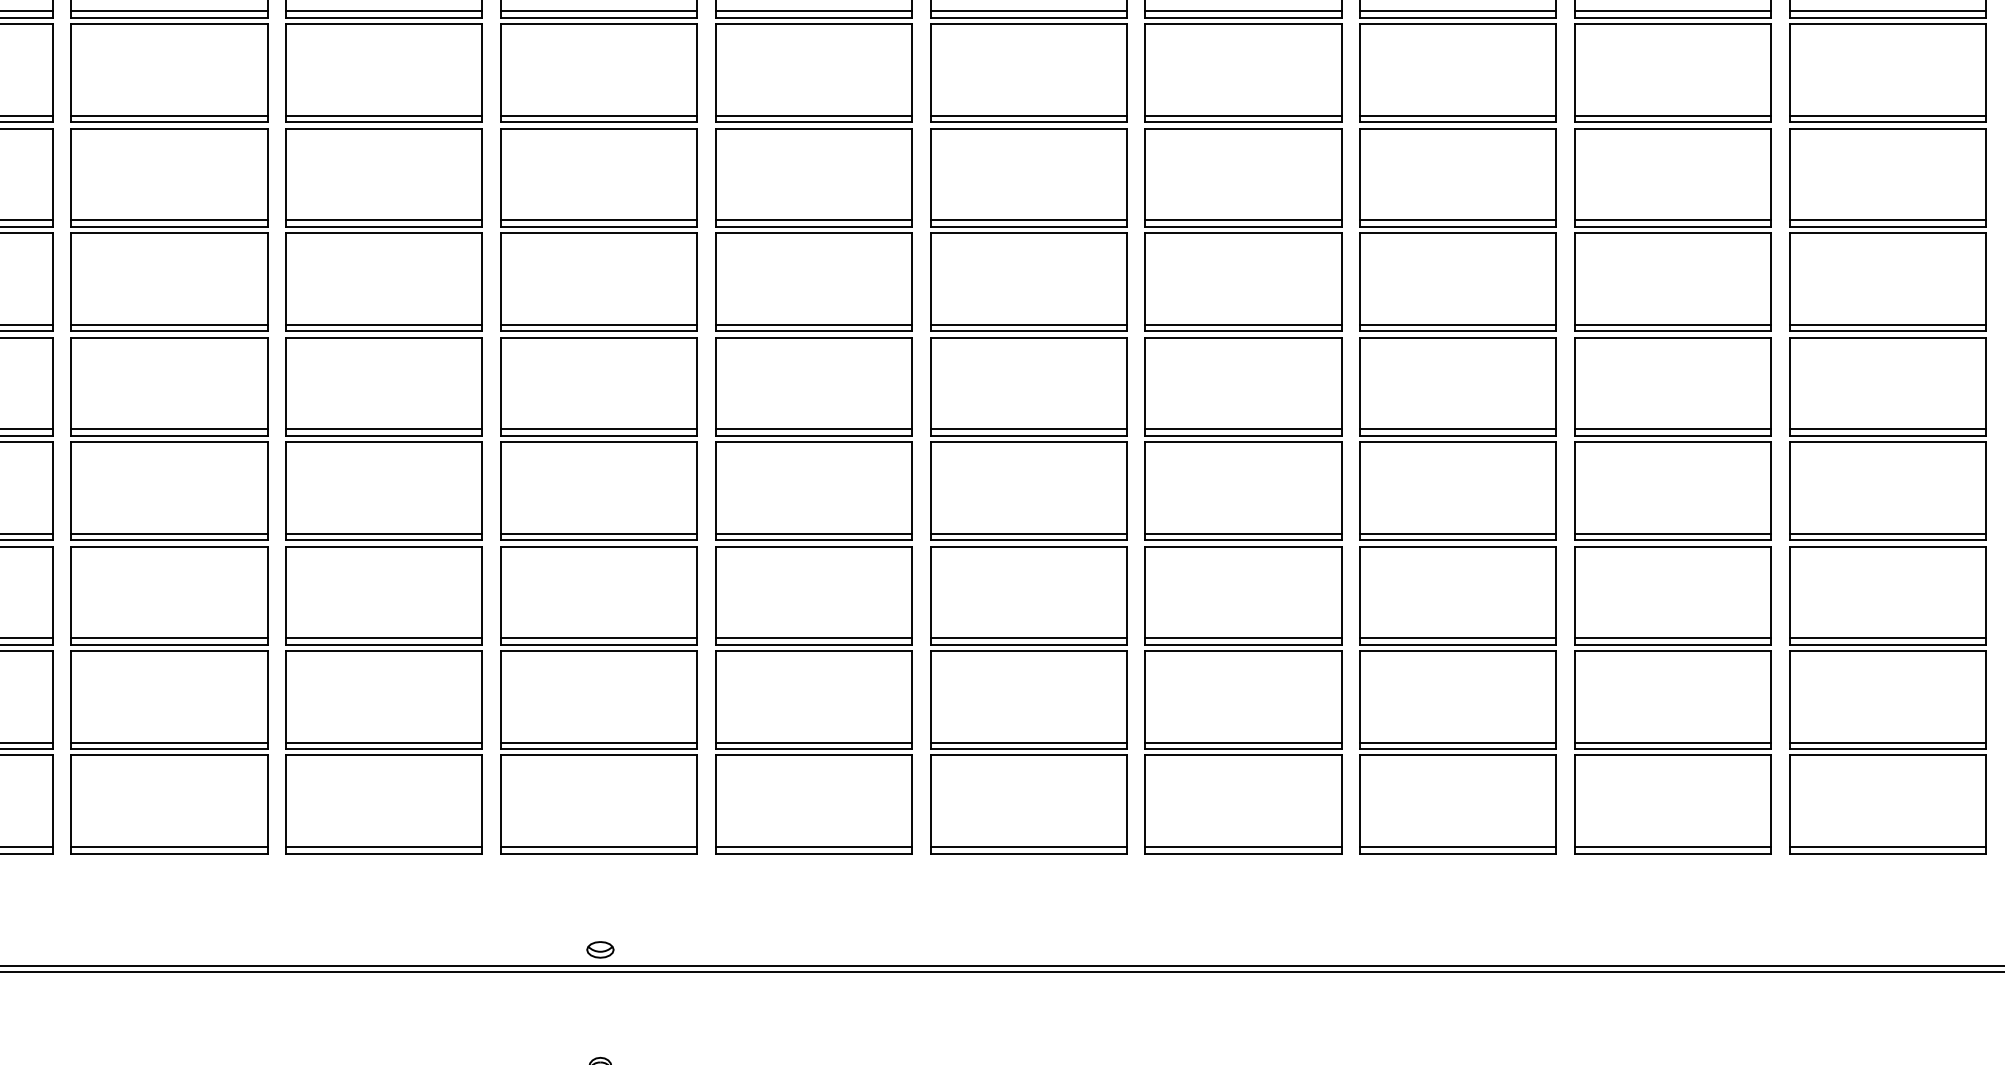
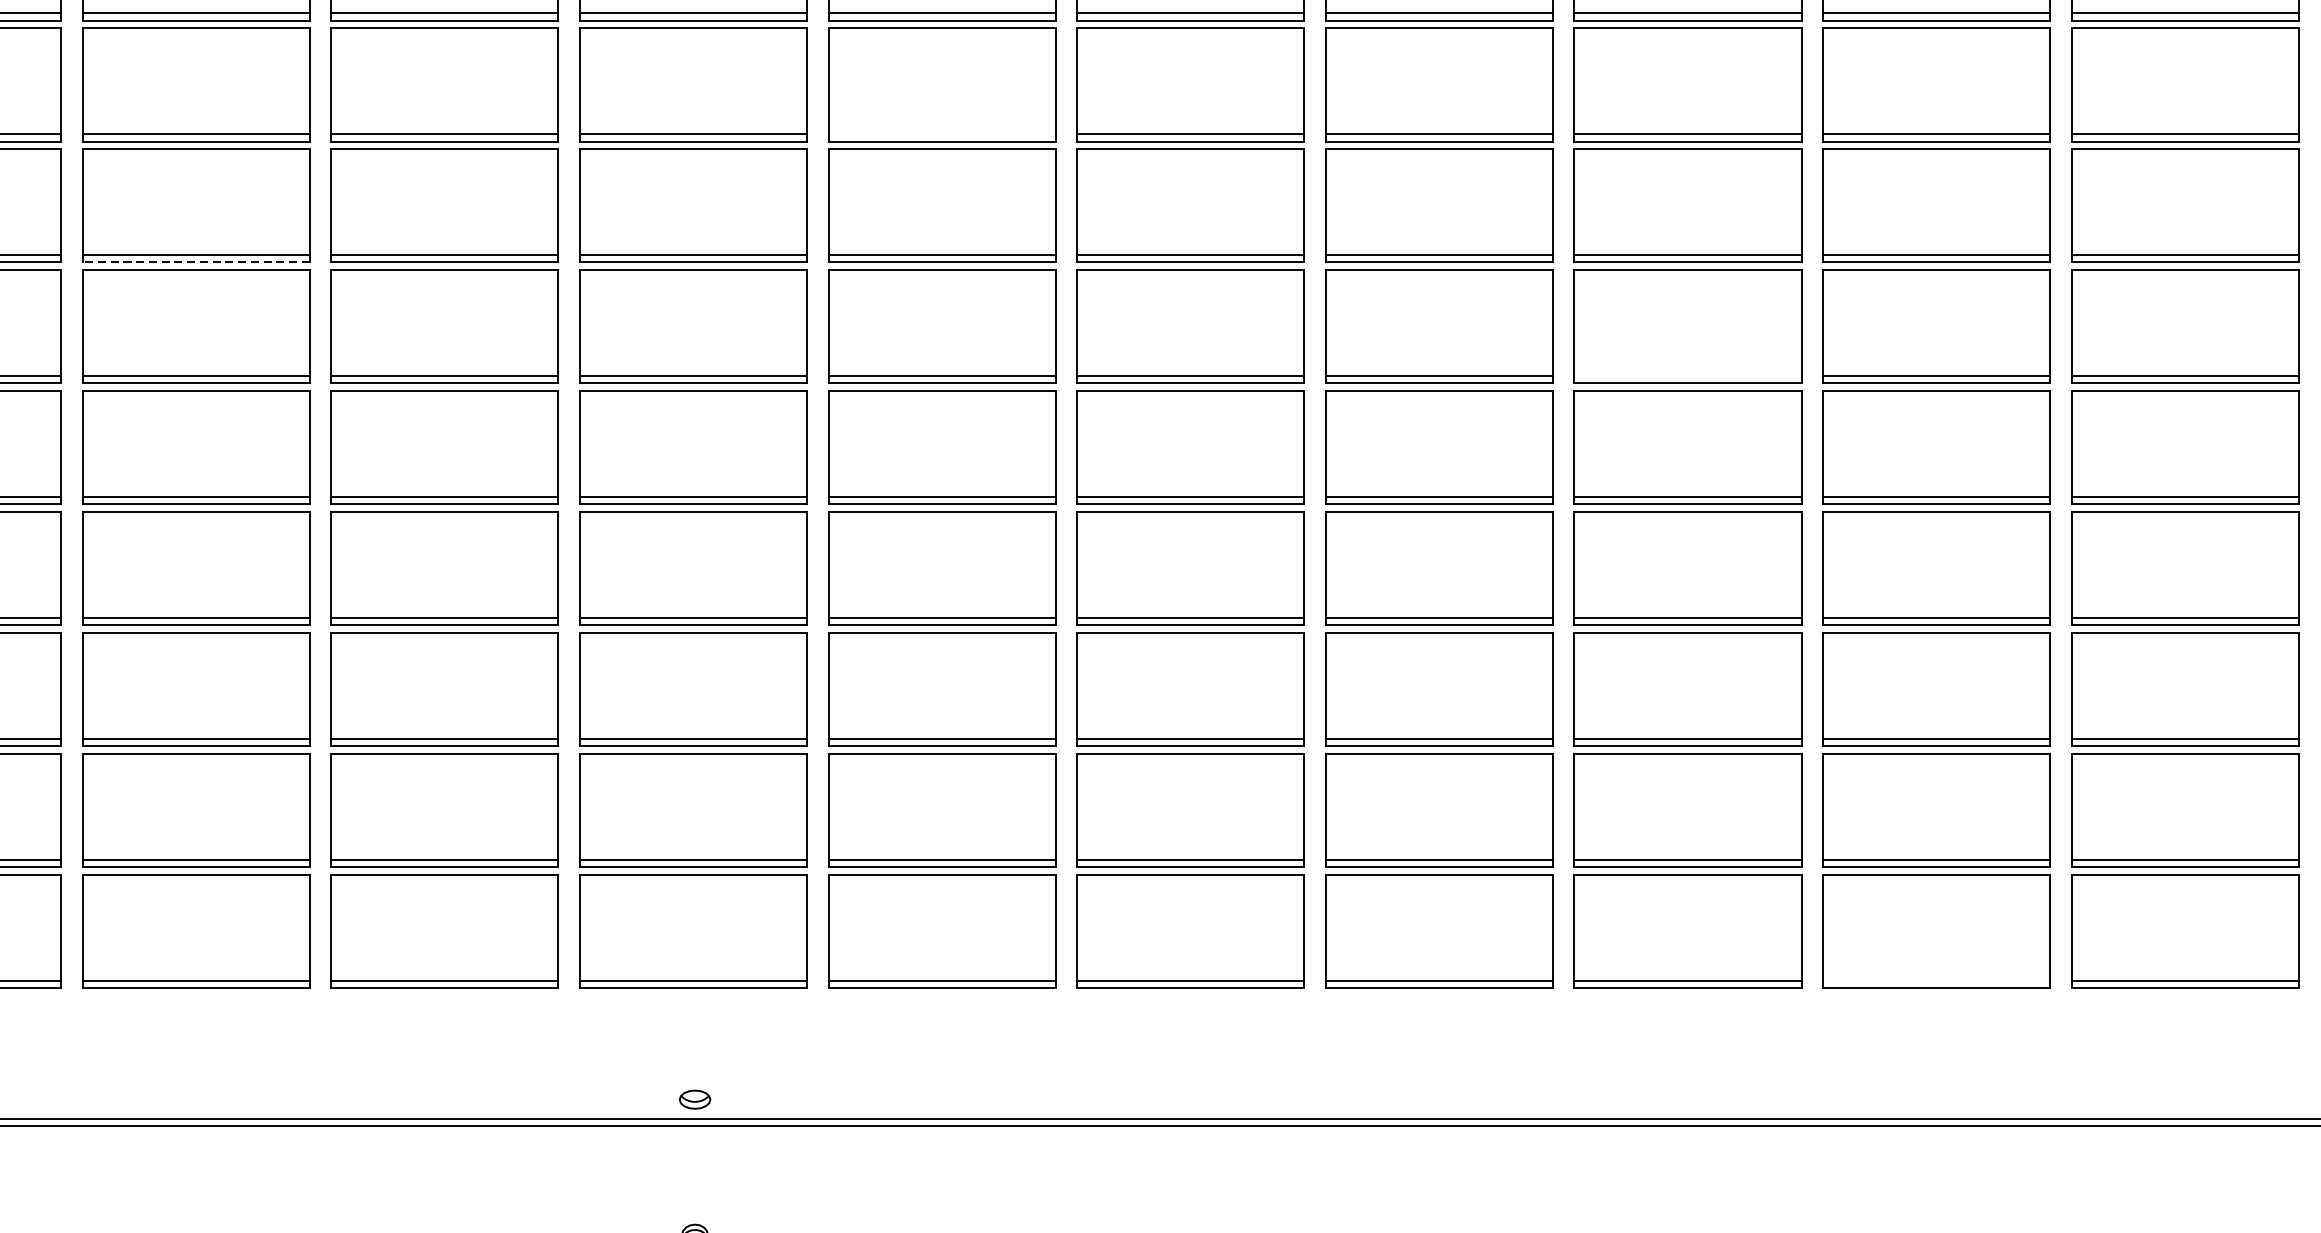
line: (813, 115) -> (941, 133), removed
line: (169, 226) -> (196, 262), solid -> dashed
line: (1458, 324) -> (1688, 375), removed
line: (1672, 847) -> (1936, 981), removed

